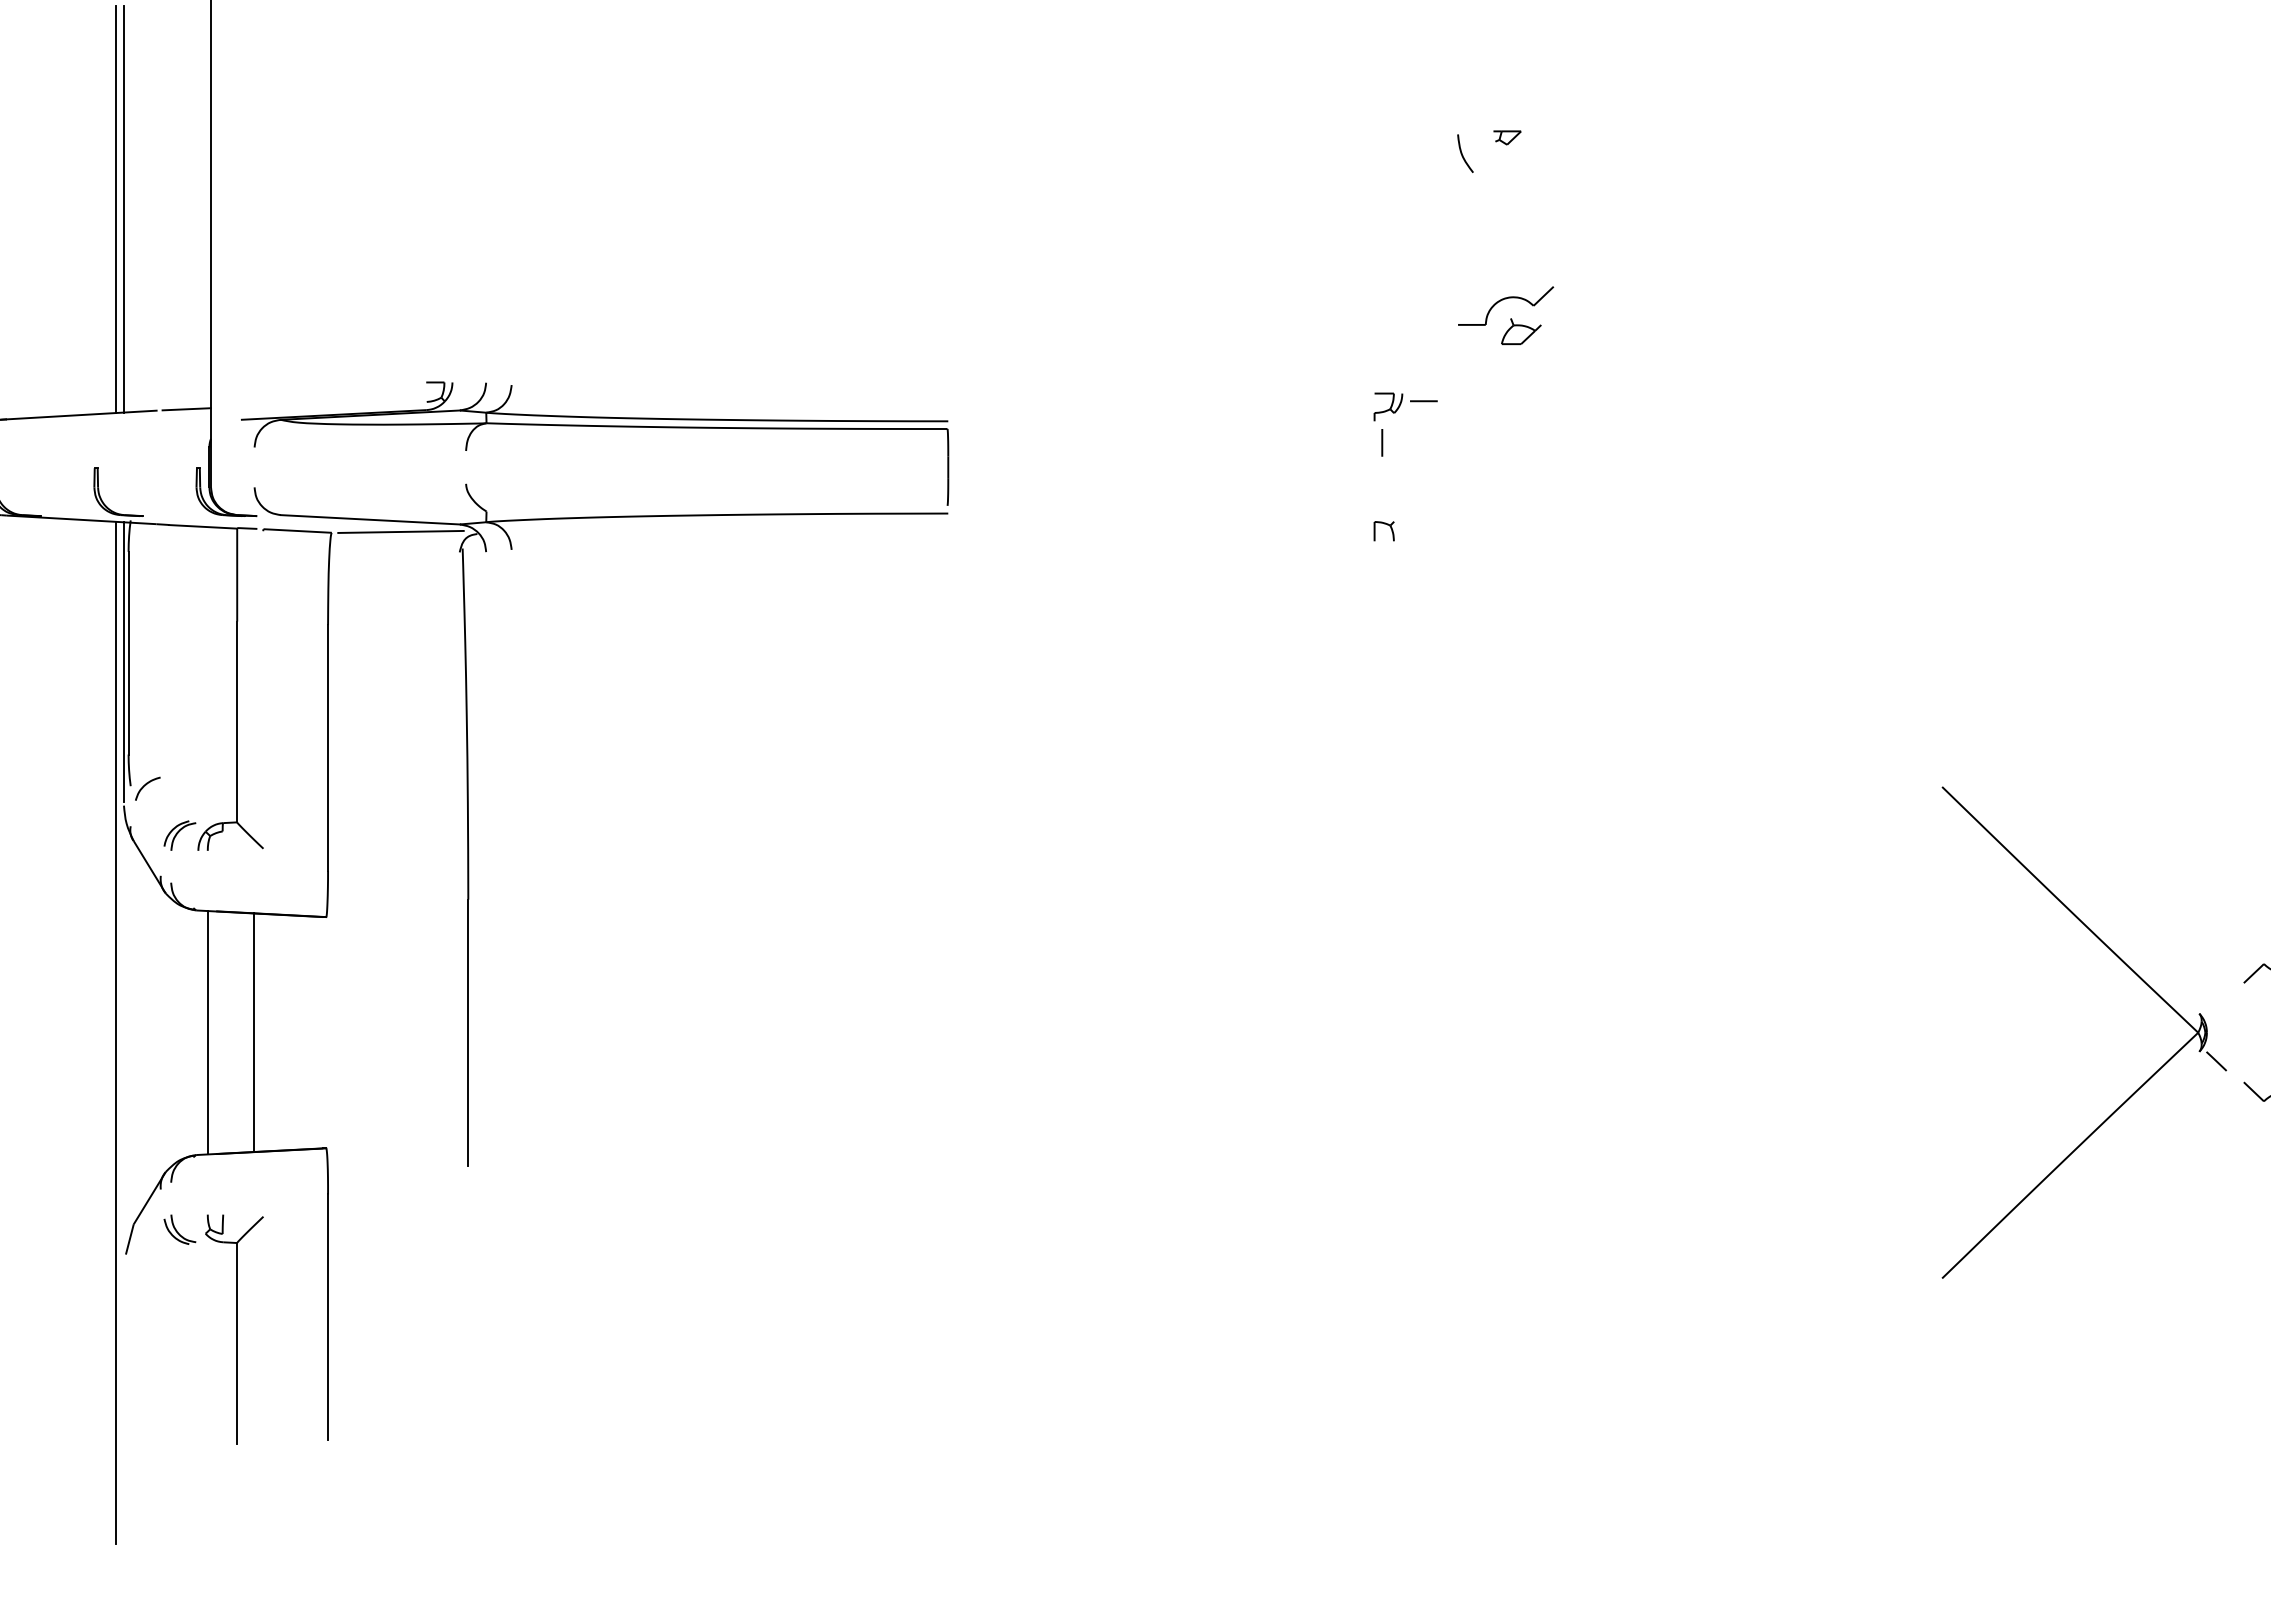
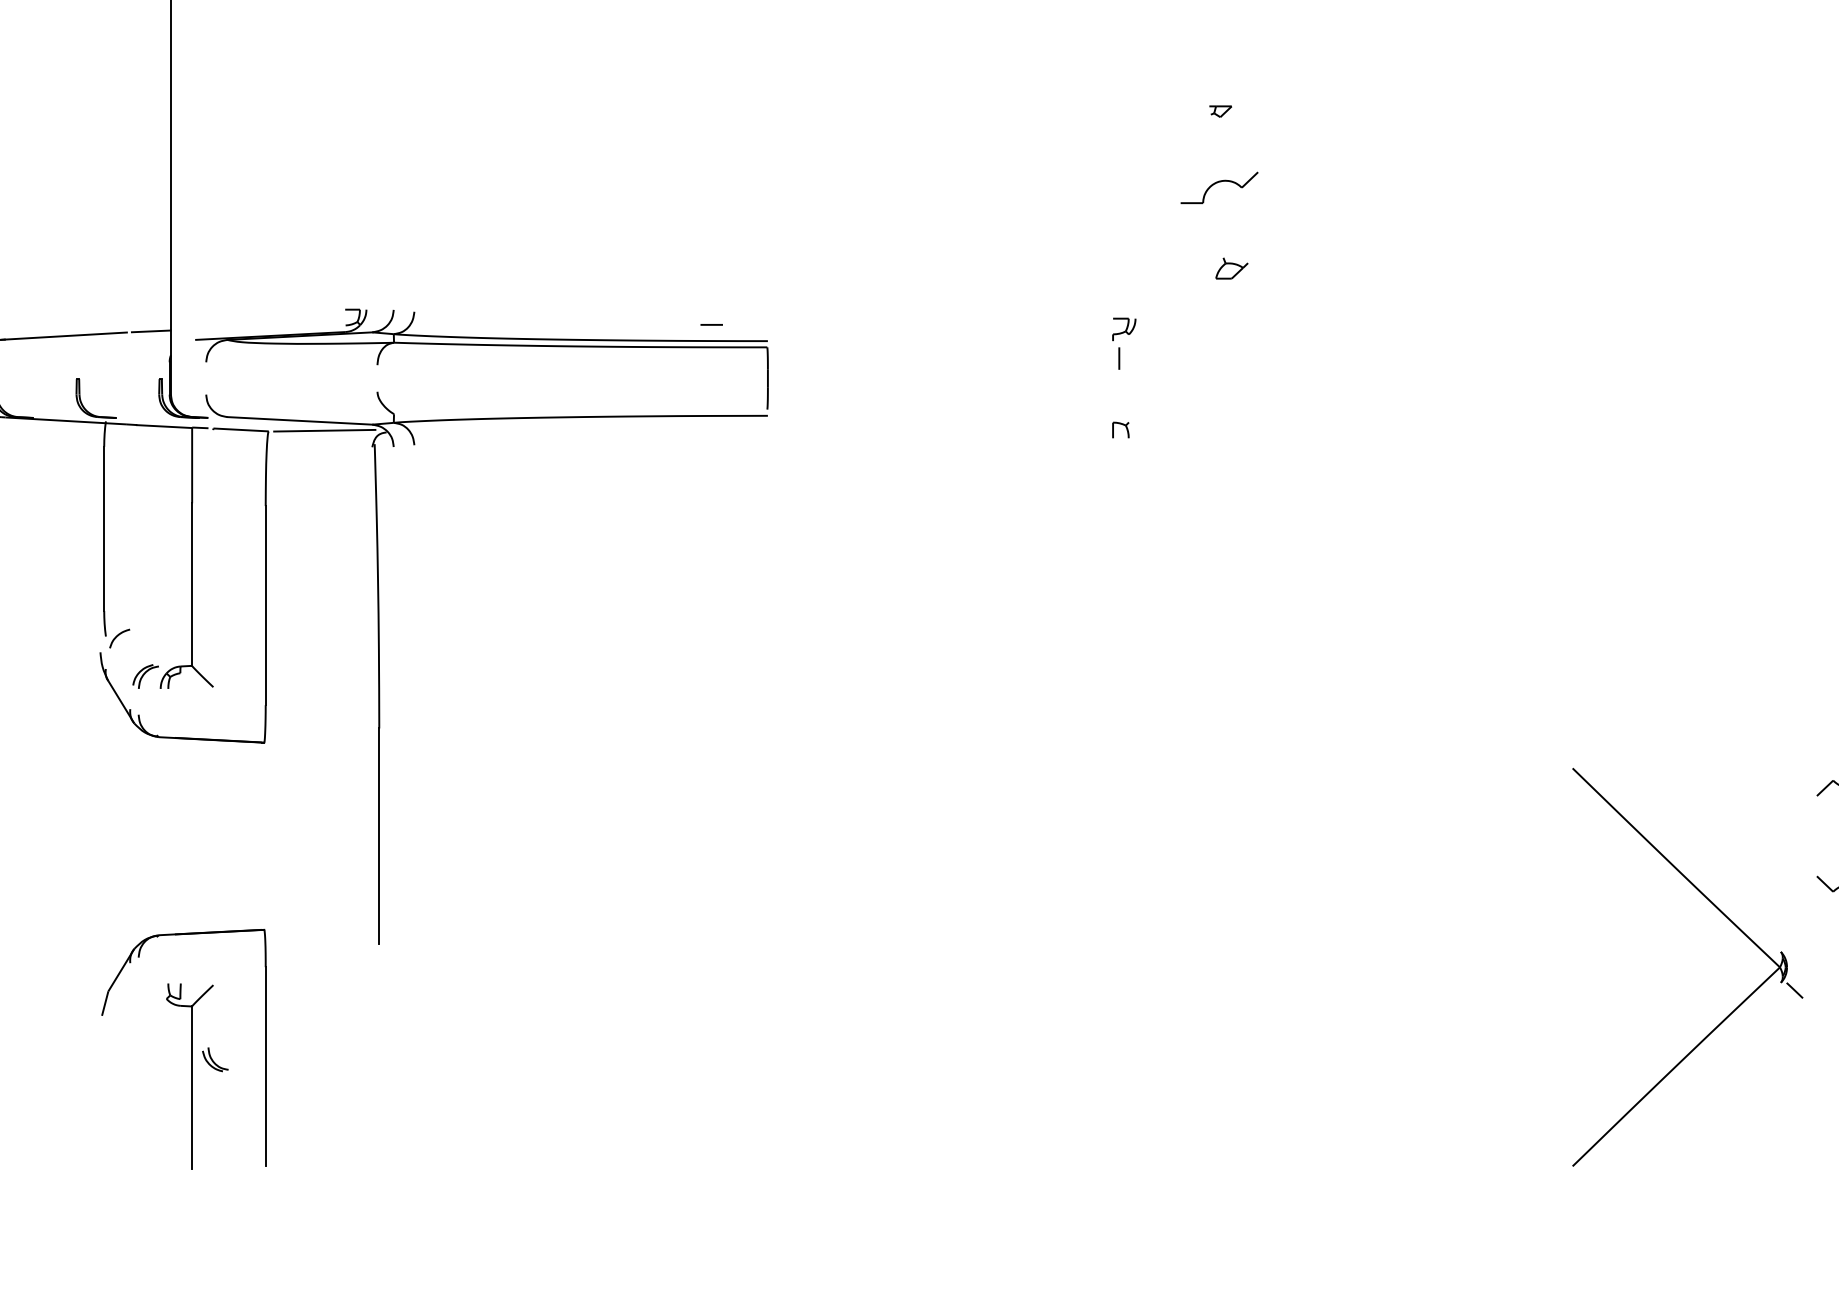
curve: (1463, 155) -> (1185, 125), removed
line: (115, 209) -> (93, 169), removed
line: (123, 209) -> (100, 169), removed
part: (1506, 305) -> (1219, 187), moved
line: (1423, 401) -> (711, 325), moved
line: (123, 662) -> (100, 536), removed
part: (2138, 977) -> (1731, 922), moved
line: (115, 1032) -> (93, 836), removed
line: (208, 1032) -> (168, 836), removed
line: (254, 1032) -> (206, 836), removed
part: (179, 1229) -> (215, 1059), moved

